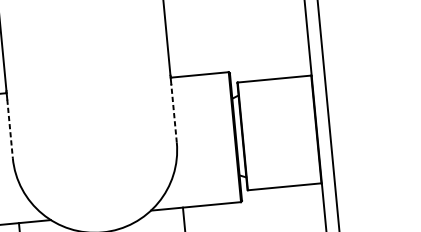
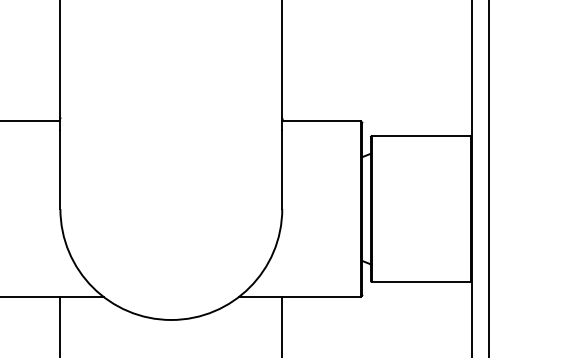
line: (174, 113) -> (282, 169), dashed -> solid
line: (10, 128) -> (60, 169), dashed -> solid

